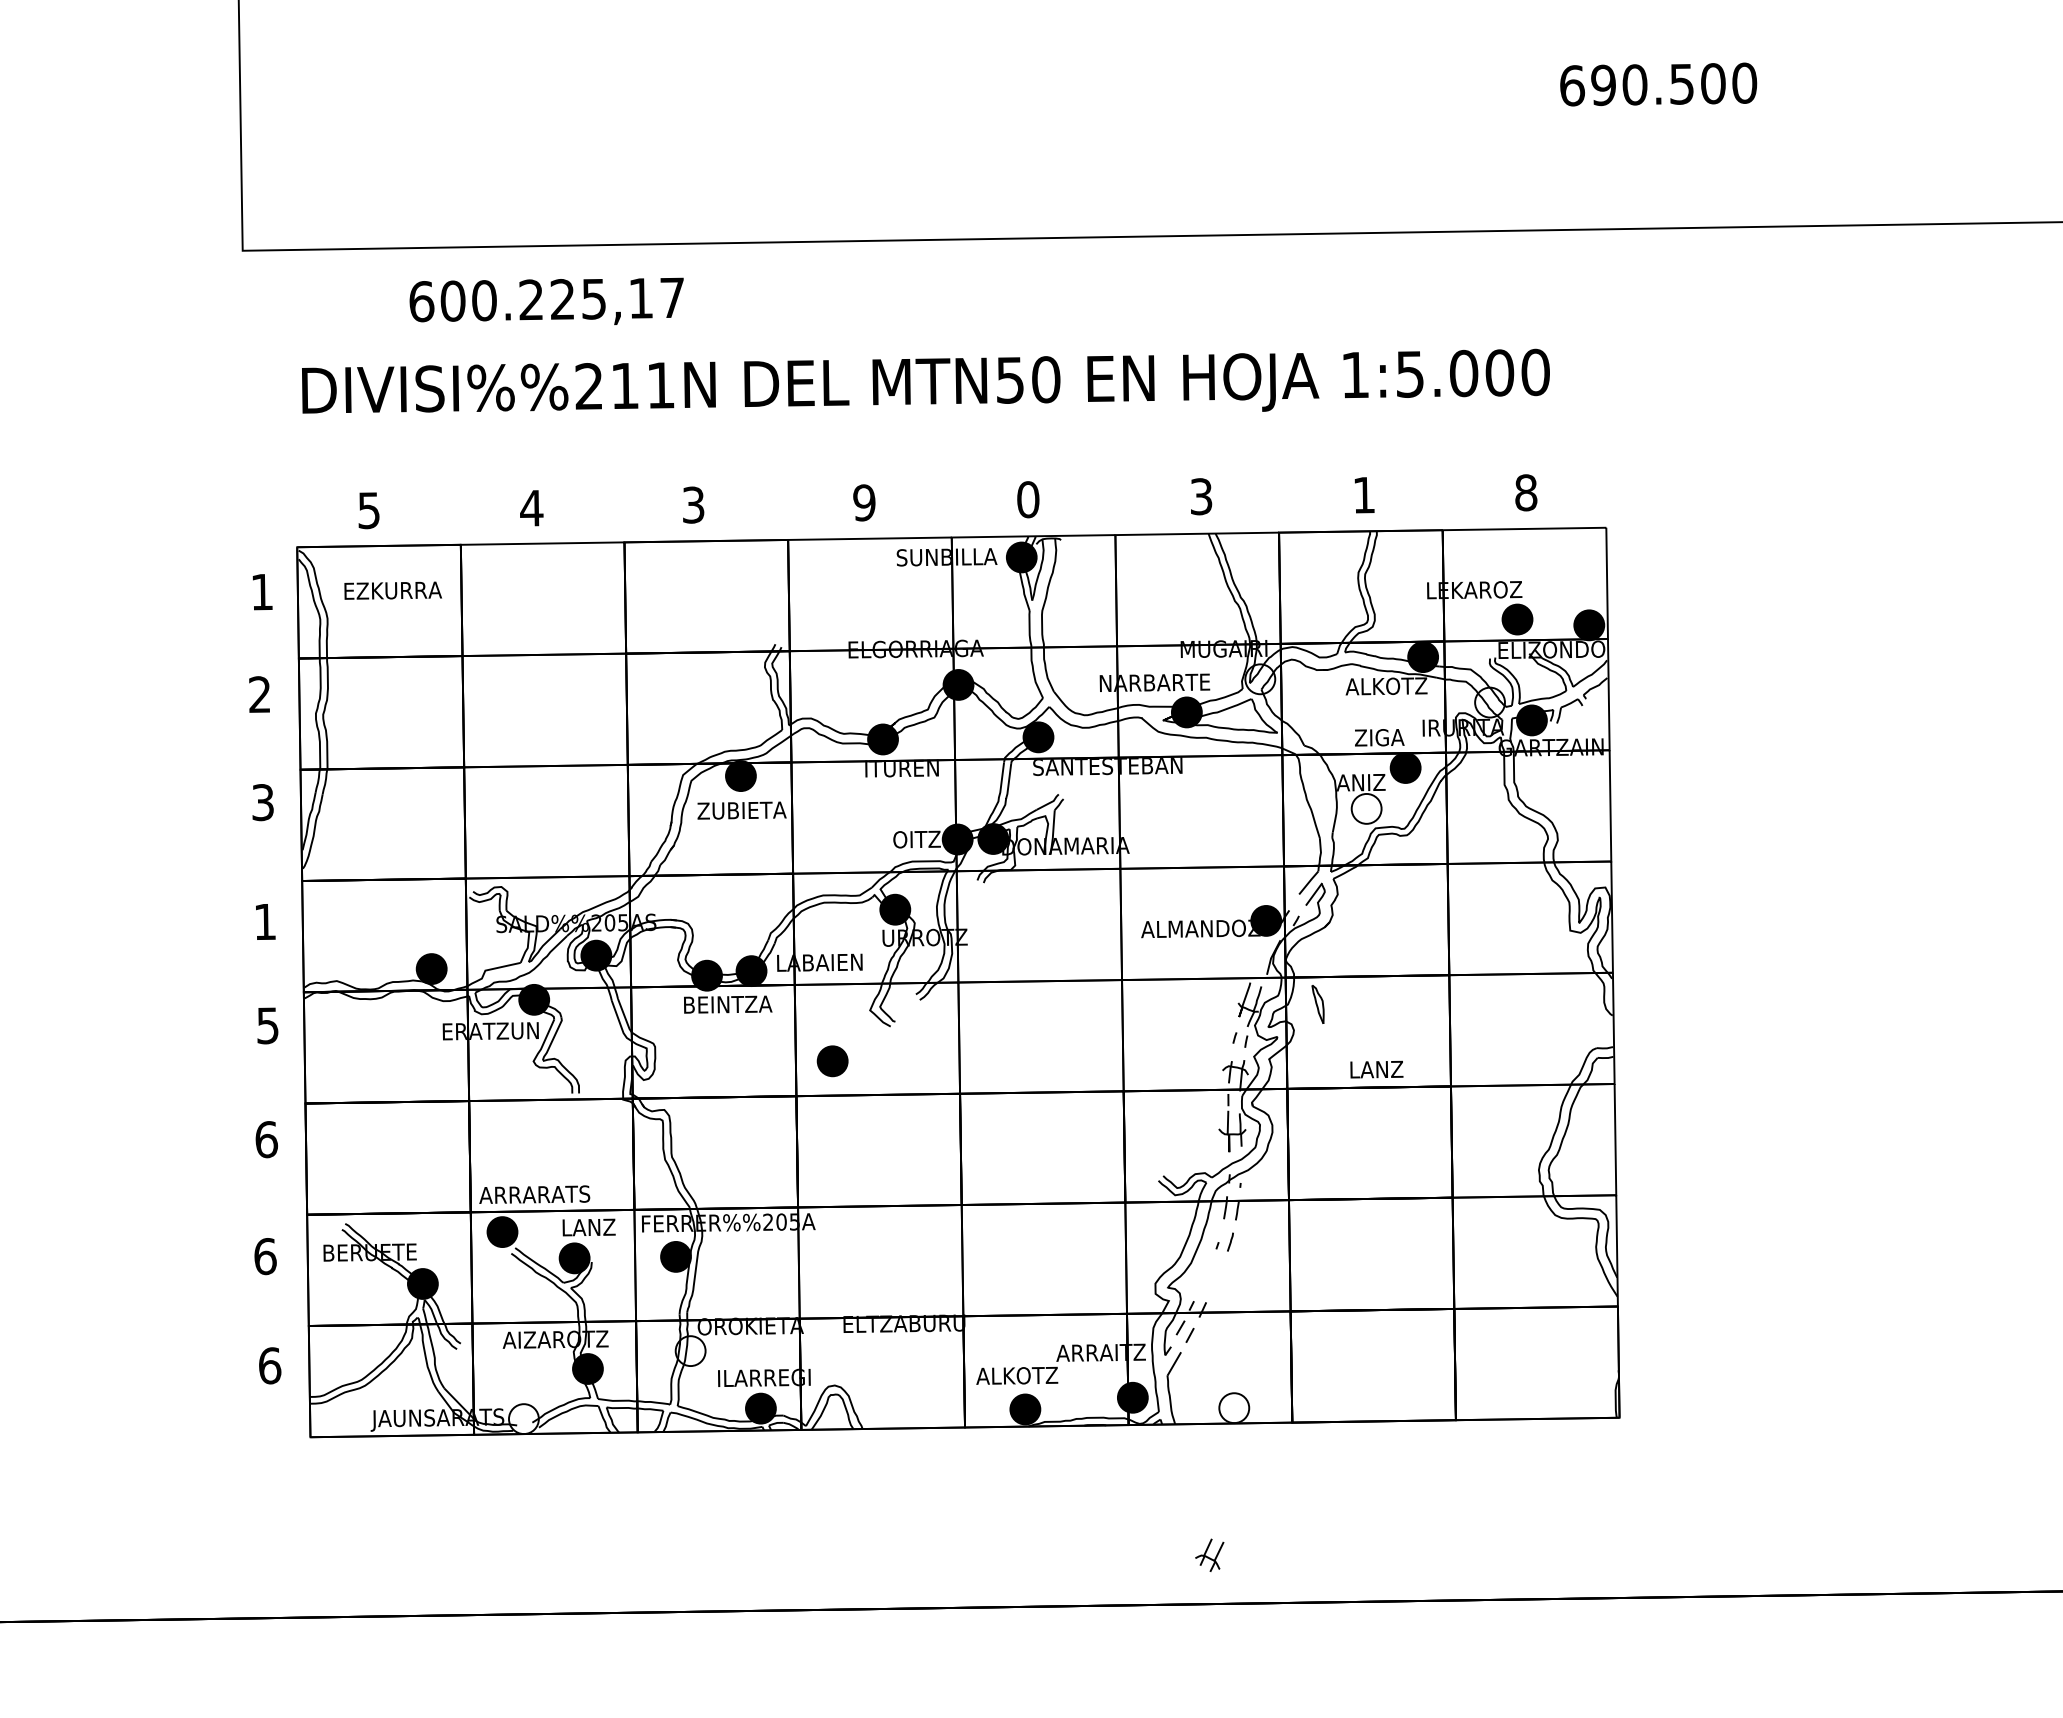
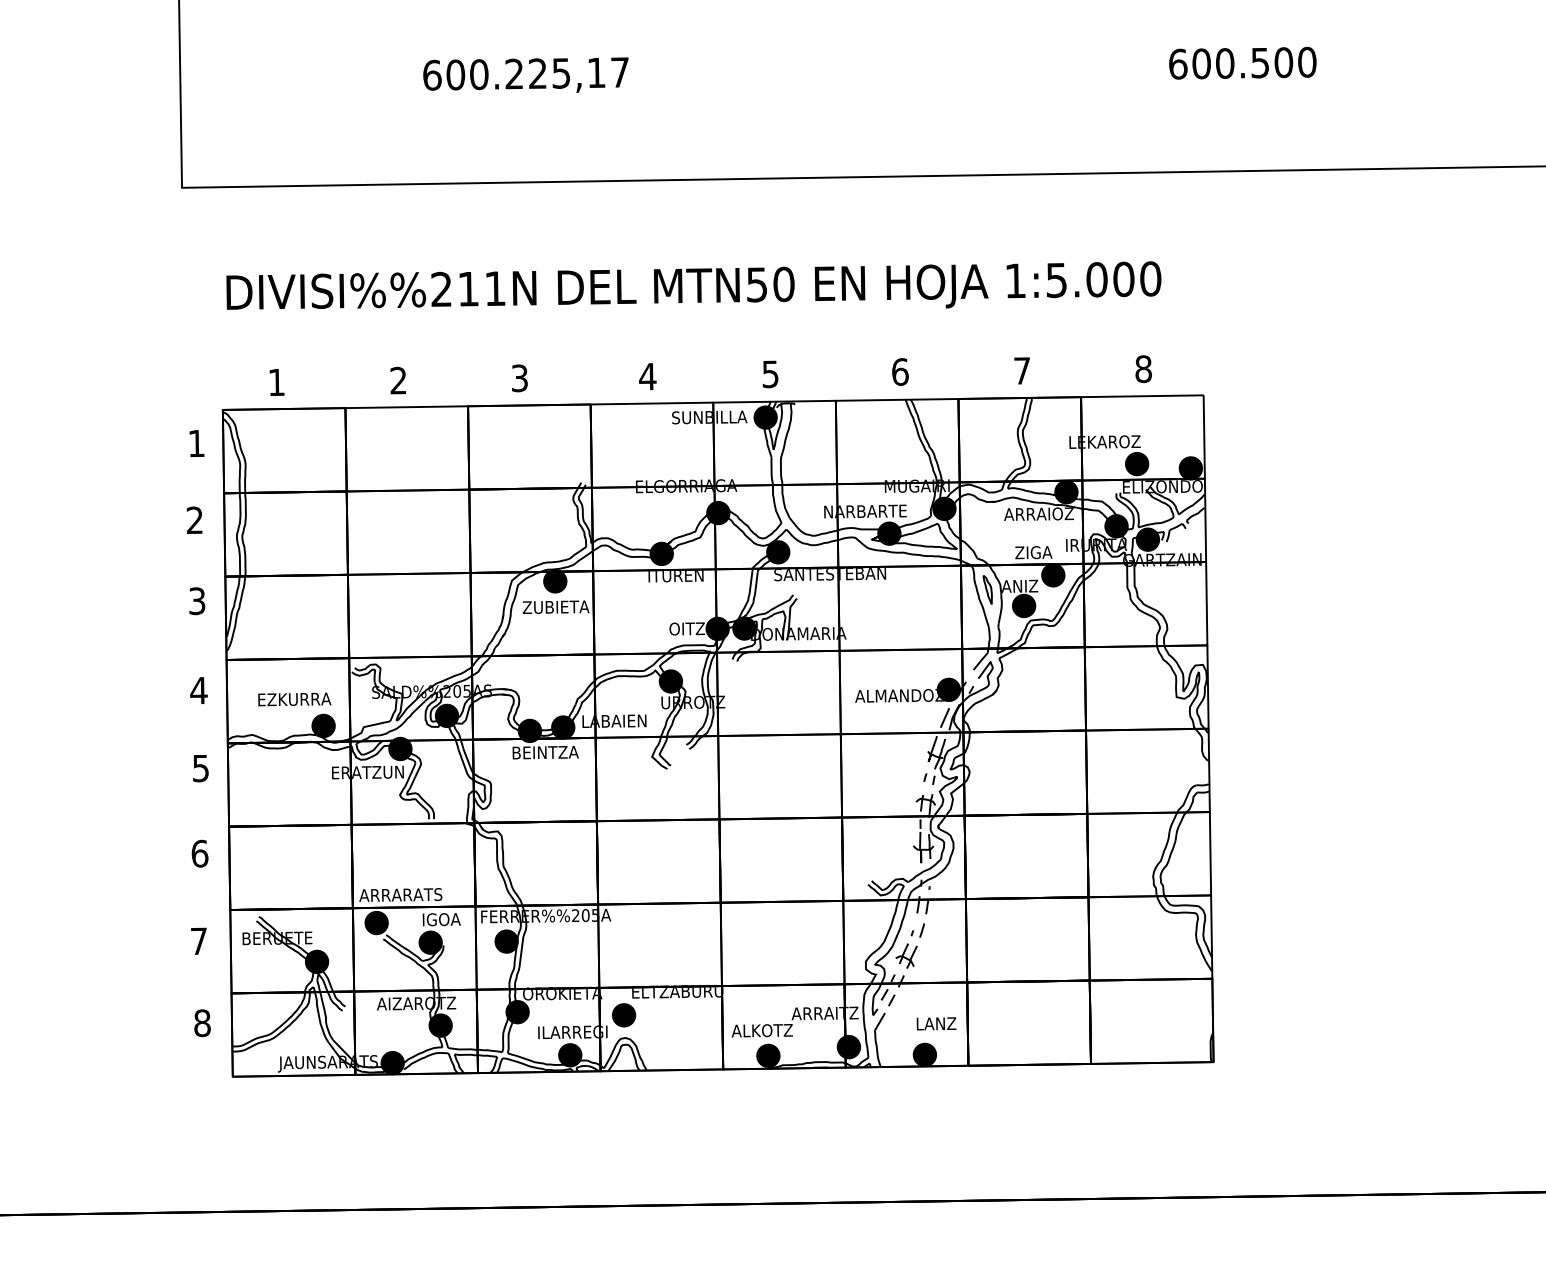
text: (1603, 85) -> (1201, 63), 690.500 -> 600.500
text: (546, 300) -> (525, 74), moved
text: (1363, 495) -> (1021, 371), 1 -> 7
text: (1201, 496) -> (900, 371), 3 -> 6
text: (1028, 499) -> (770, 374), 0 -> 5
text: (864, 502) -> (647, 376), 9 -> 4
text: (531, 507) -> (398, 380), 4 -> 2
text: (368, 510) -> (276, 382), 5 -> 1
text: (392, 590) -> (294, 699), moved
fill: (1260, 679) -> (944, 509), added
text: (1386, 686) -> (1038, 514), ALKOTZ -> ARRAIOZ
fill: (1489, 702) -> (1116, 526), added
fill: (1366, 808) -> (1023, 605), added
text: (265, 921) -> (199, 690), 1 -> 4
line: (1260, 958) -> (944, 718), added
part: (1317, 1004) -> (987, 589), moved
part: (832, 1061) -> (623, 1015), moved
text: (1376, 1069) -> (936, 1023), moved
text: (588, 1227) -> (441, 919), LANZ -> IGOA
text: (265, 1256) -> (199, 941), 6 -> 7
fill: (690, 1351) -> (517, 1012), added
text: (270, 1365) -> (202, 1022), 6 -> 8
fill: (1234, 1408) -> (925, 1055), added
fill: (523, 1419) -> (392, 1063), added
part: (1209, 1554) -> (906, 955), moved

